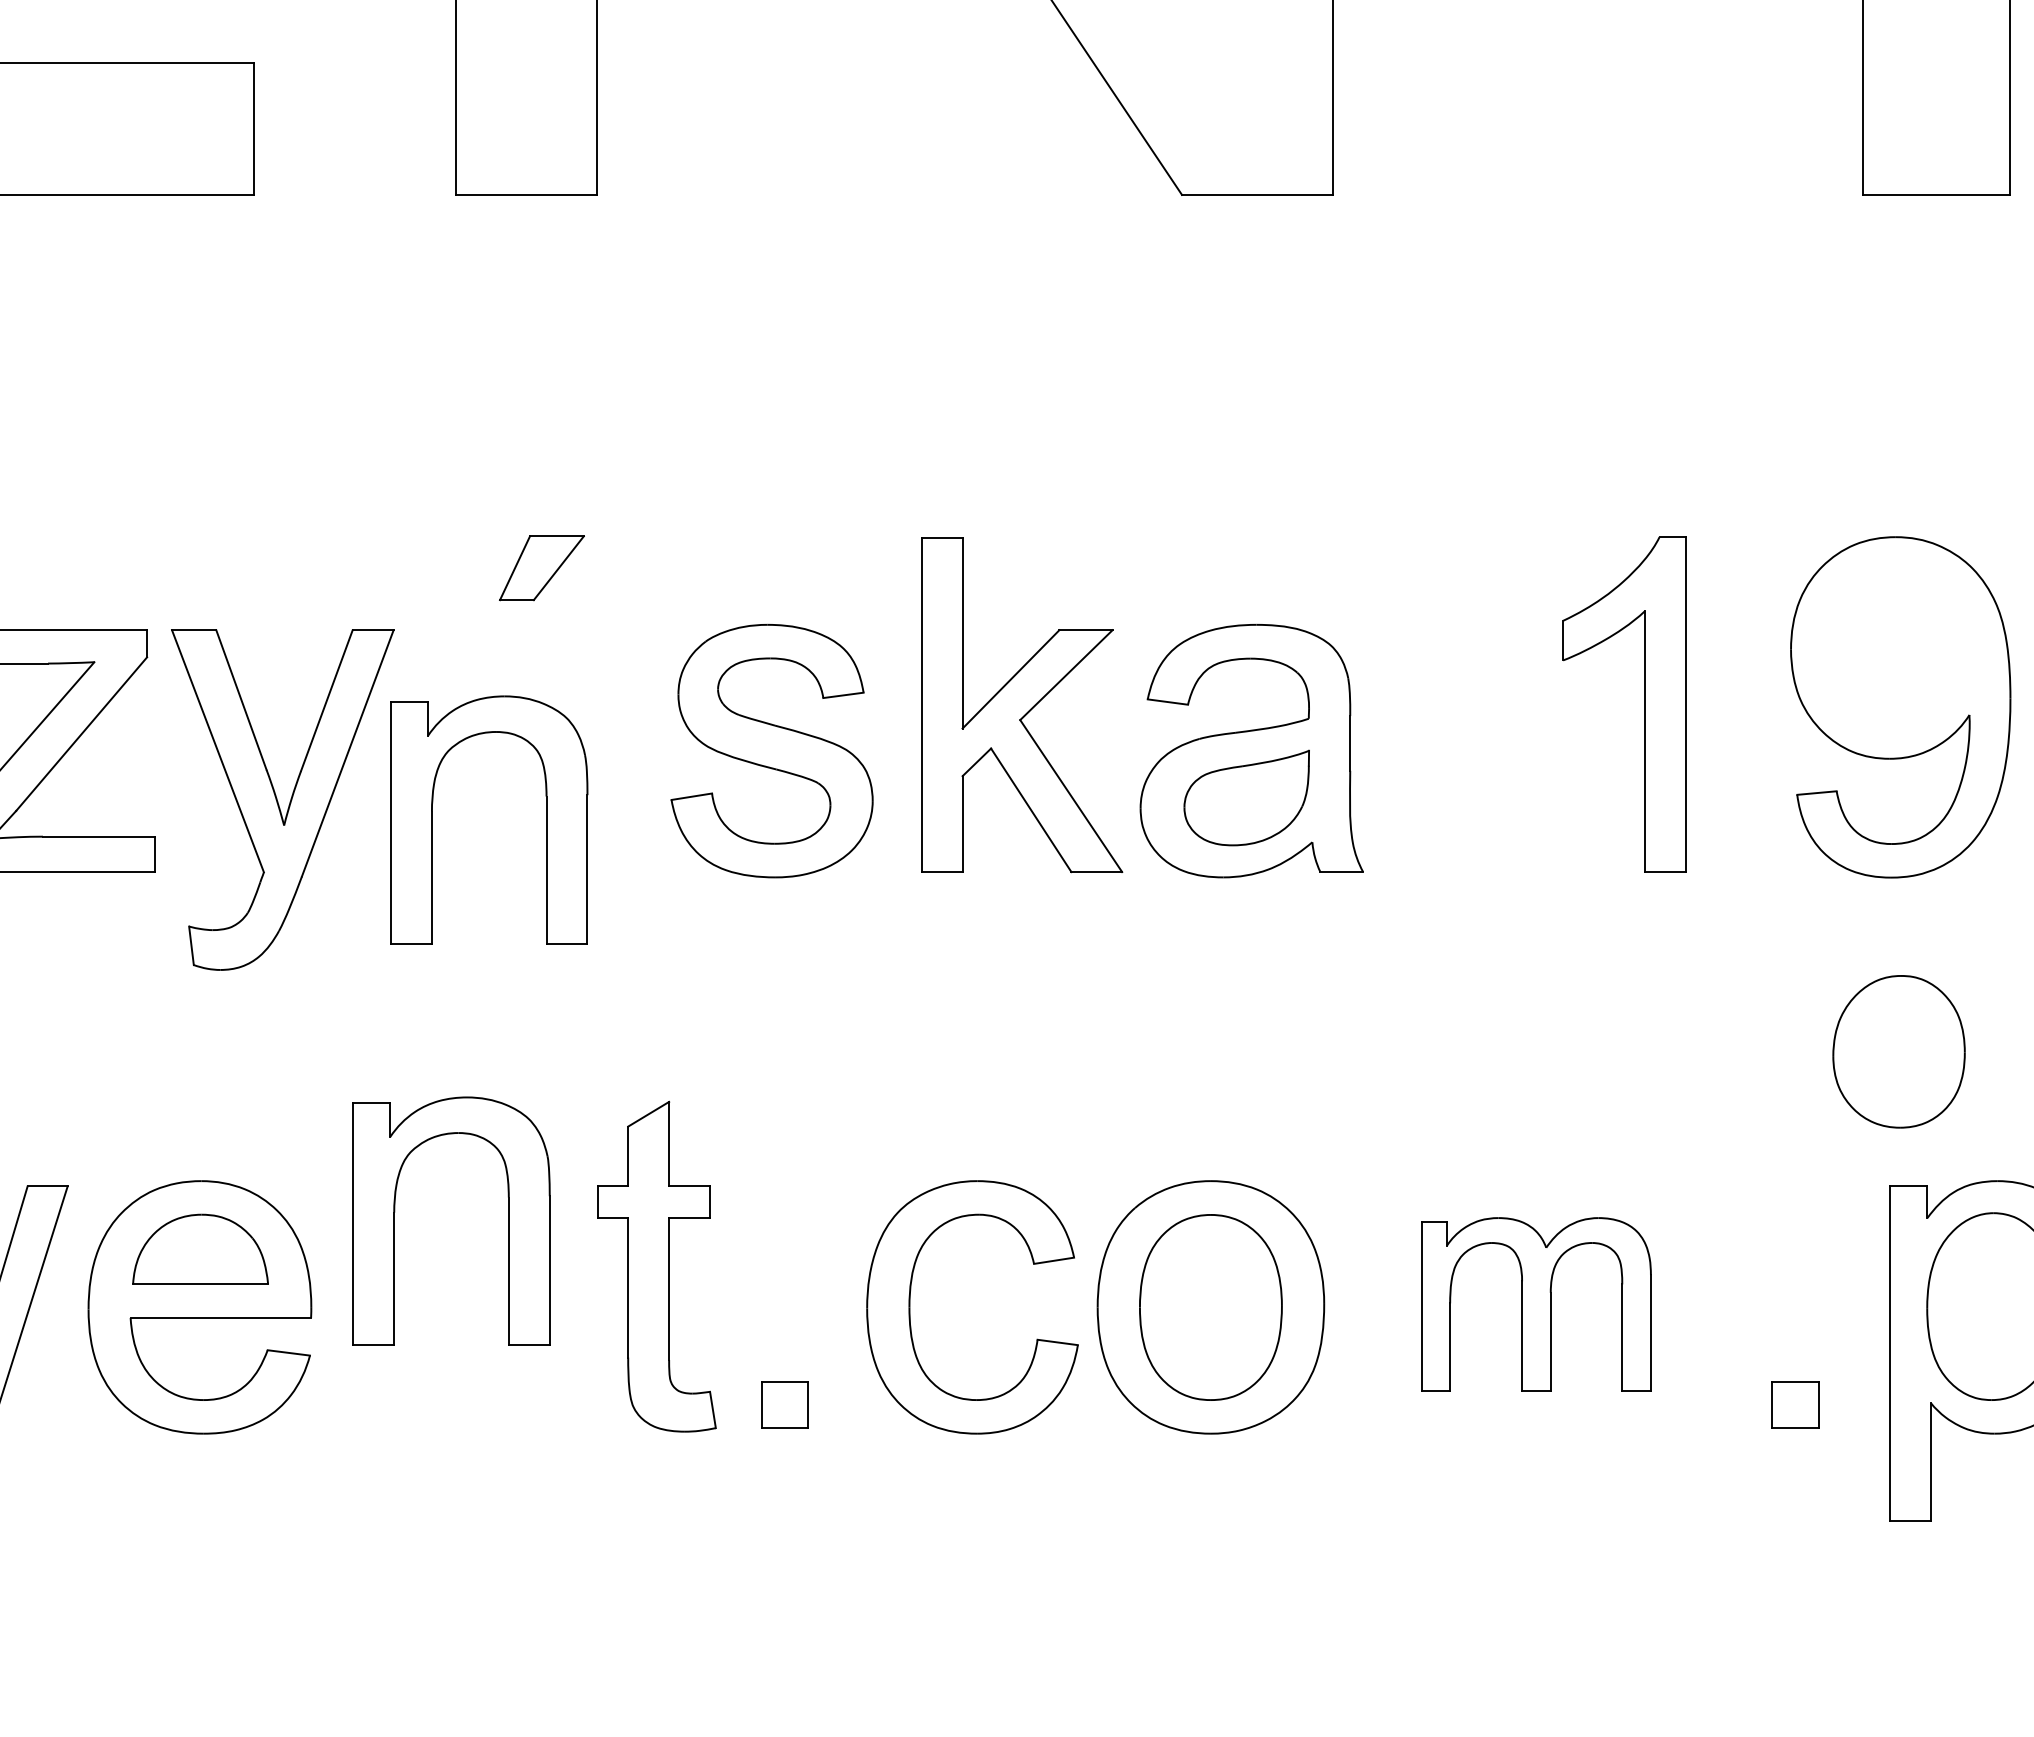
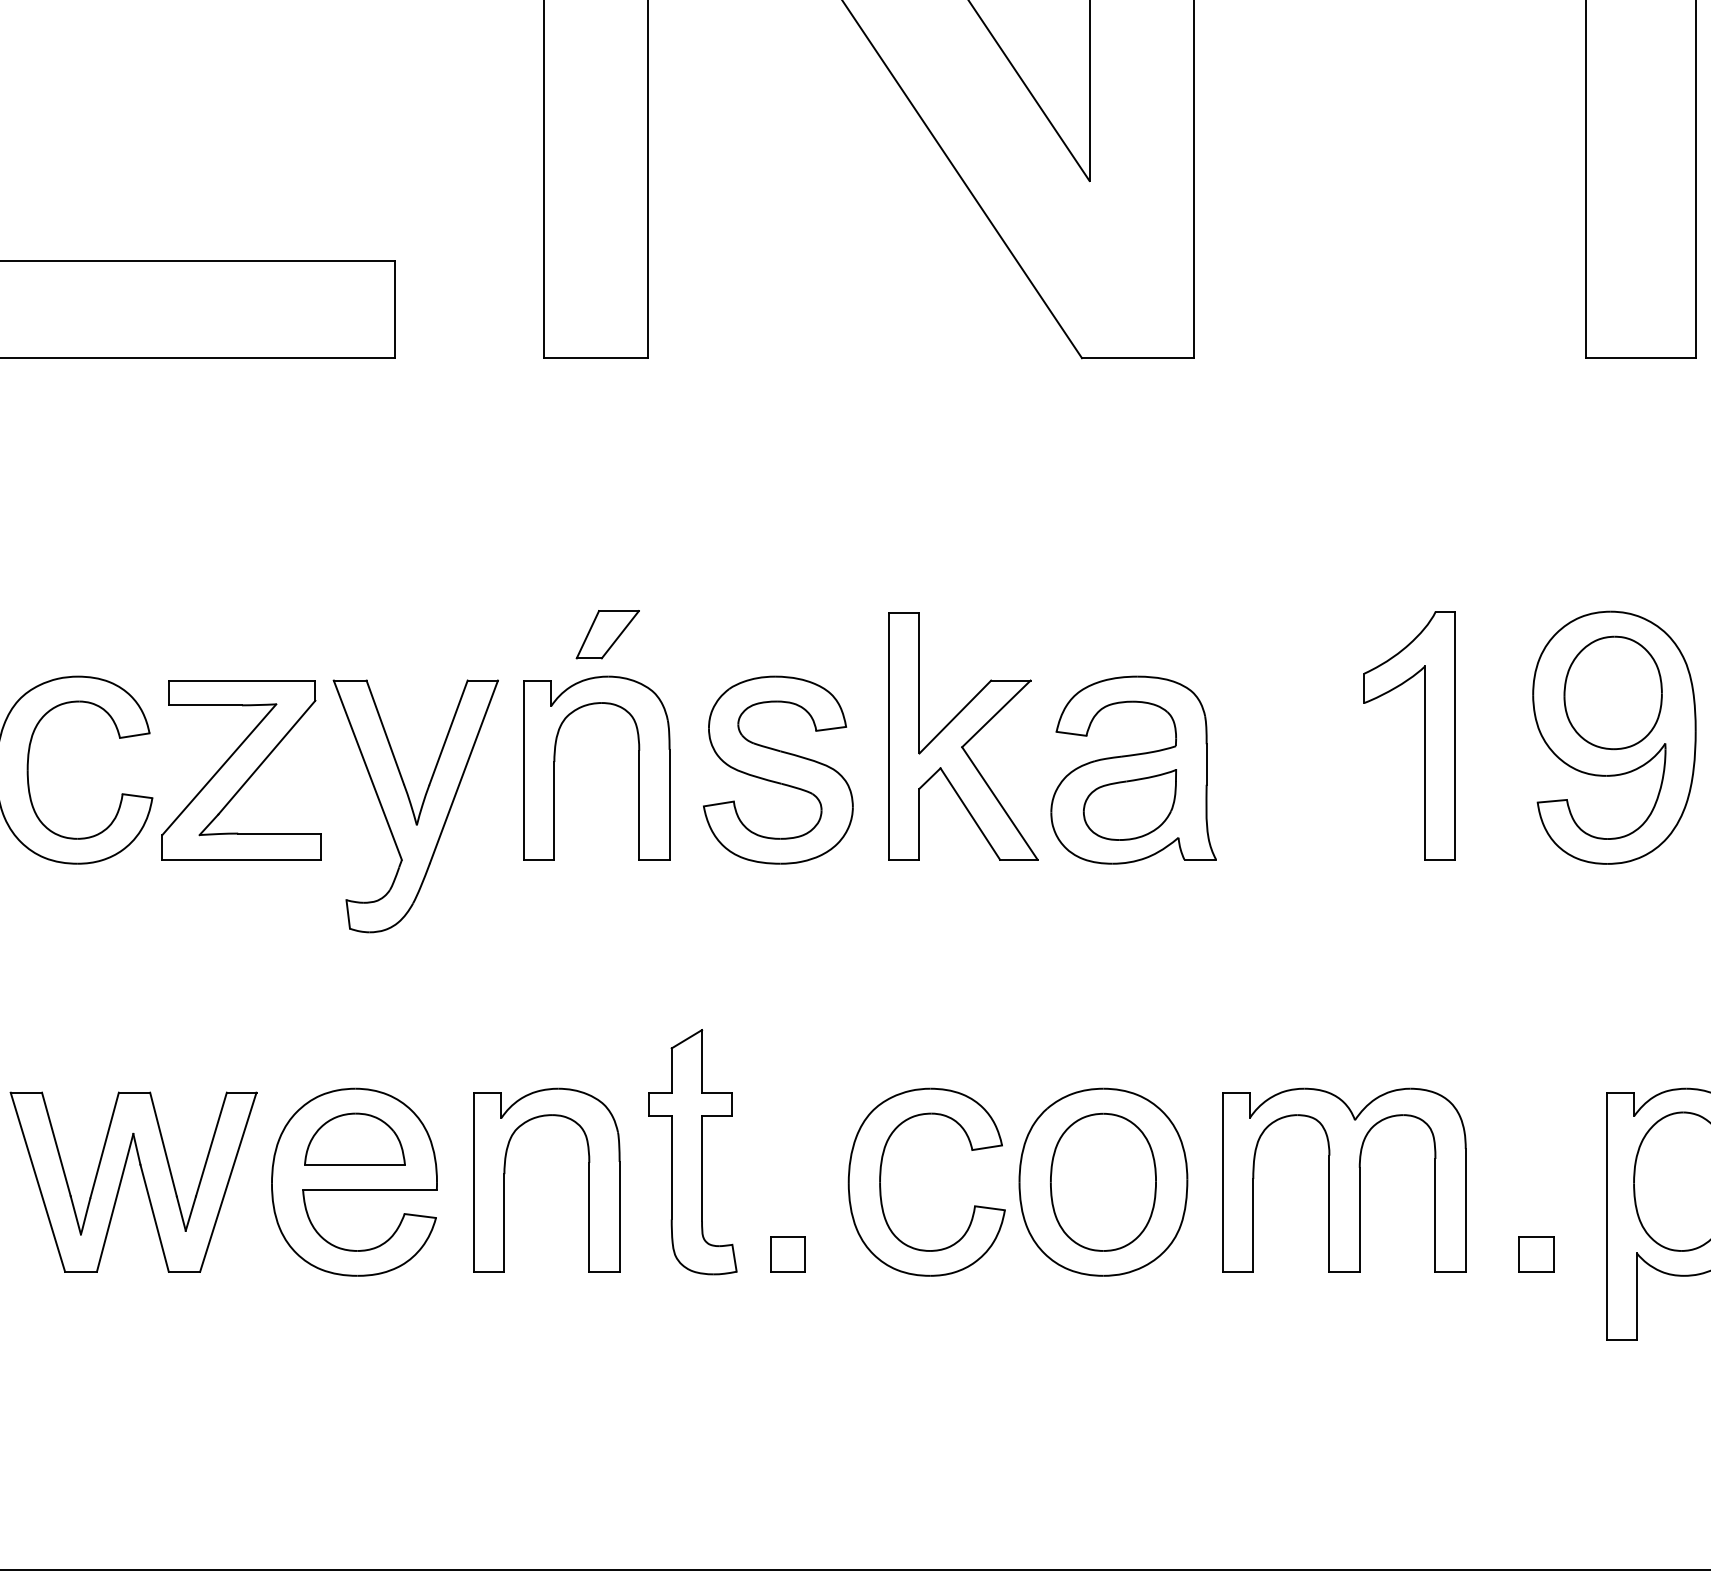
part: (433, 810) -> (555, 761), moved
part: (1898, 1051) -> (1612, 692), moved
part: (395, 1211) -> (505, 1173), moved
part: (1536, 1303) -> (1344, 1179), size x1.43

